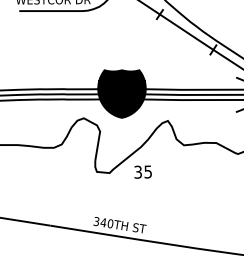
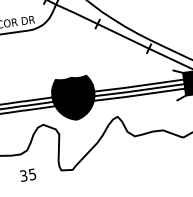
text: (142, 171) -> (27, 174), moved

